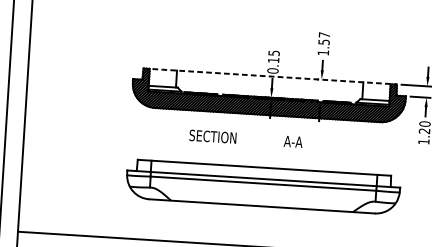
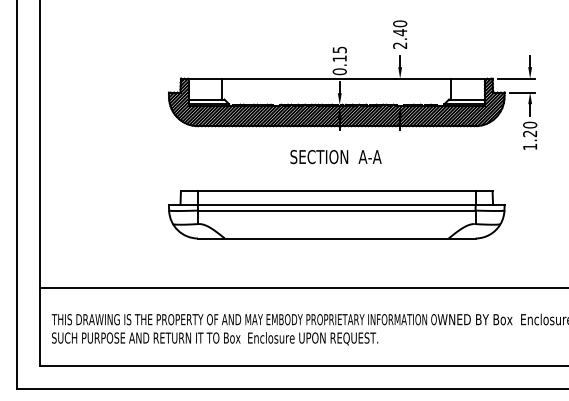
text: (324, 43) -> (400, 34), 1.57 -> 2.40
line: (269, 76) -> (336, 78), dashed -> solid
text: (213, 137) -> (319, 157), moved

